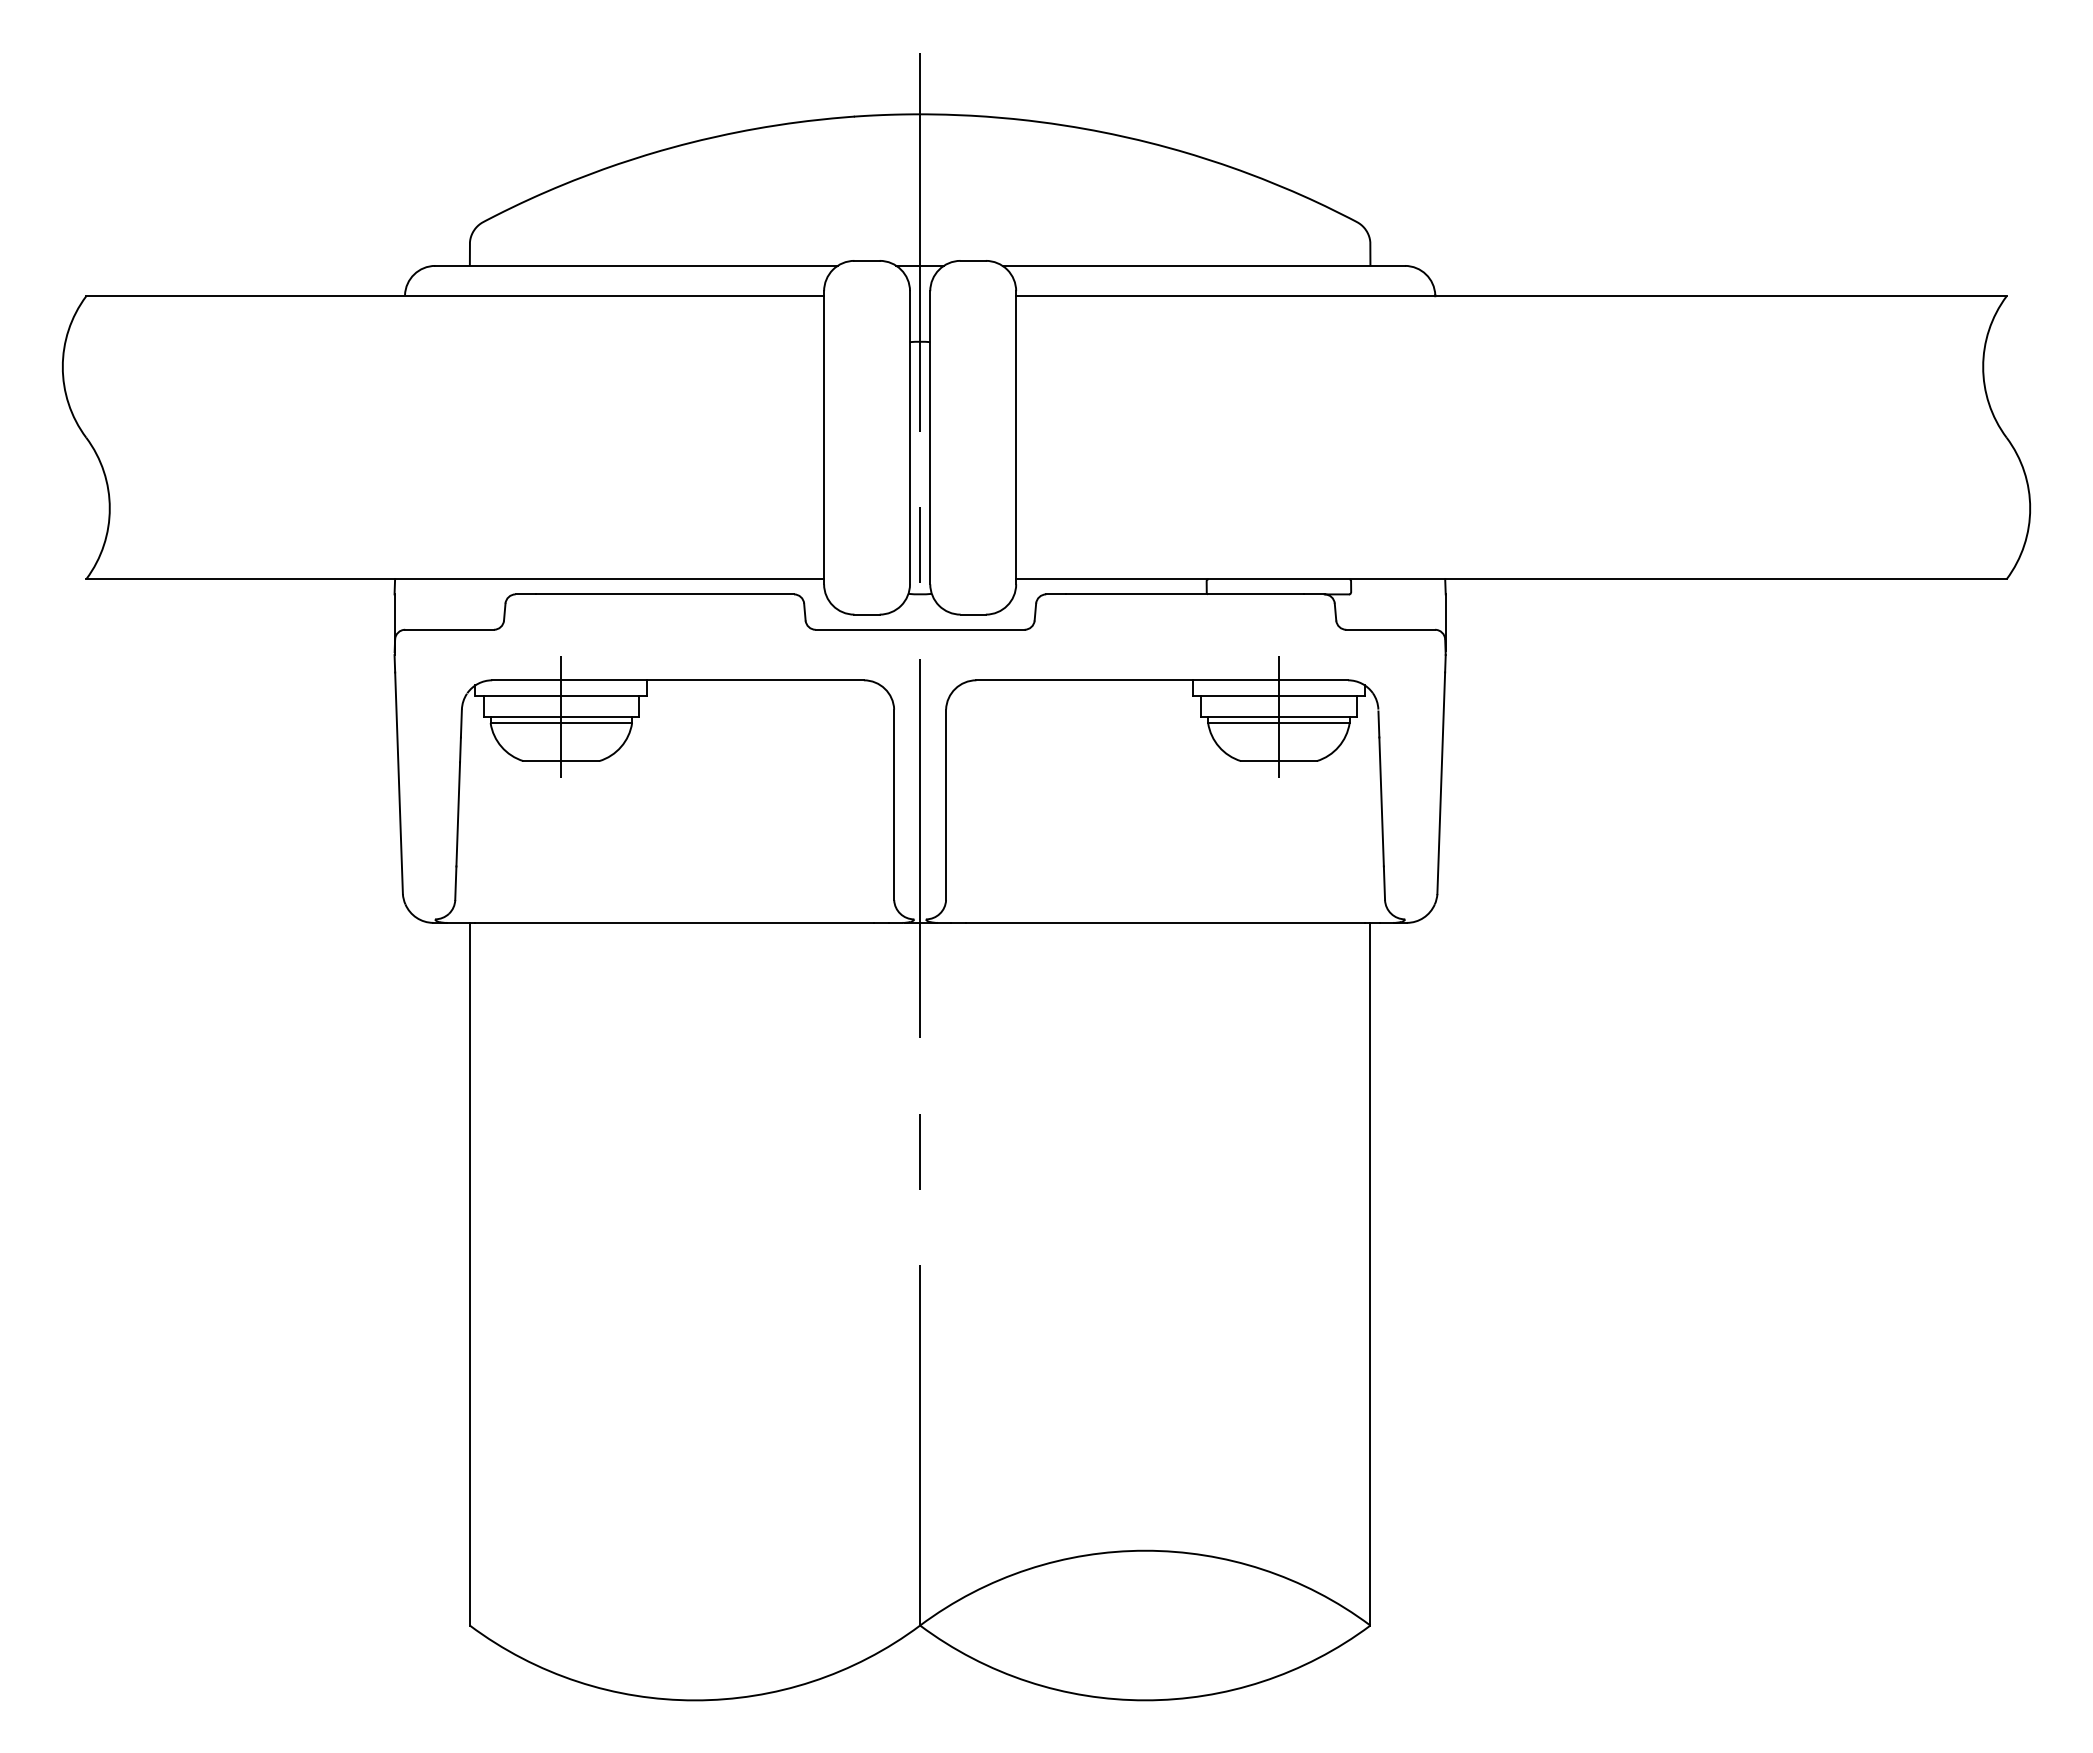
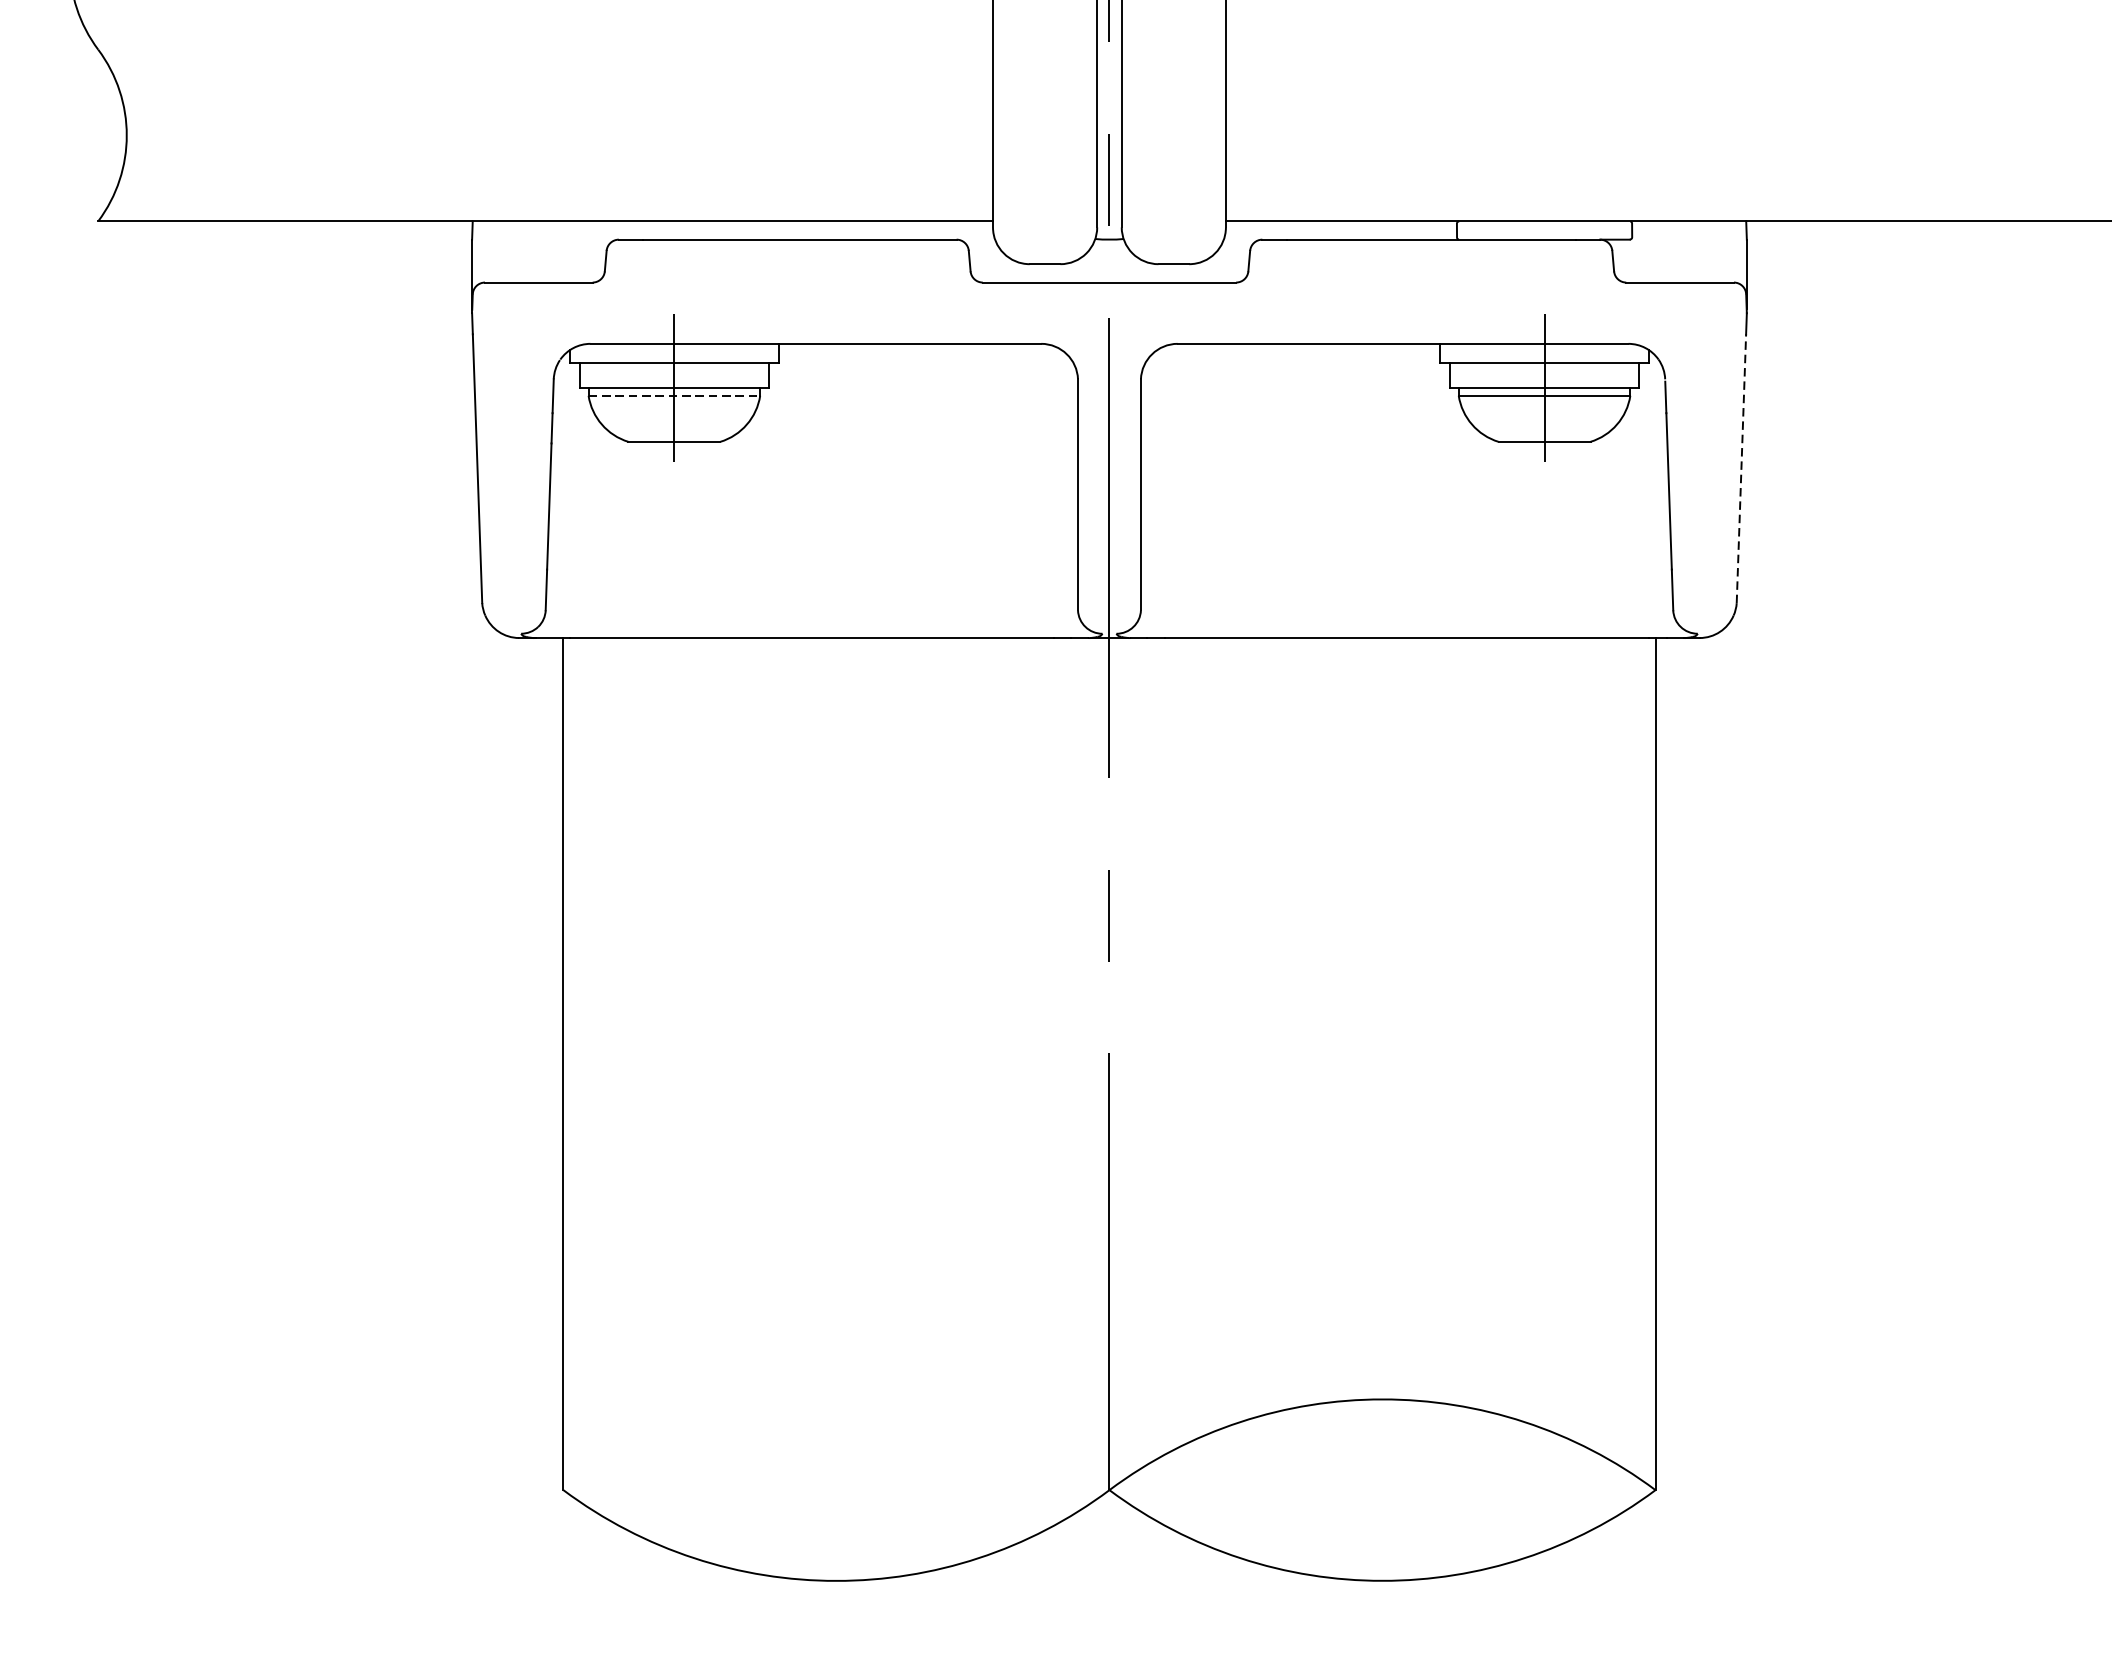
line: (561, 723) -> (674, 396), solid -> dashed
line: (1441, 783) -> (1741, 468), solid -> dashed

